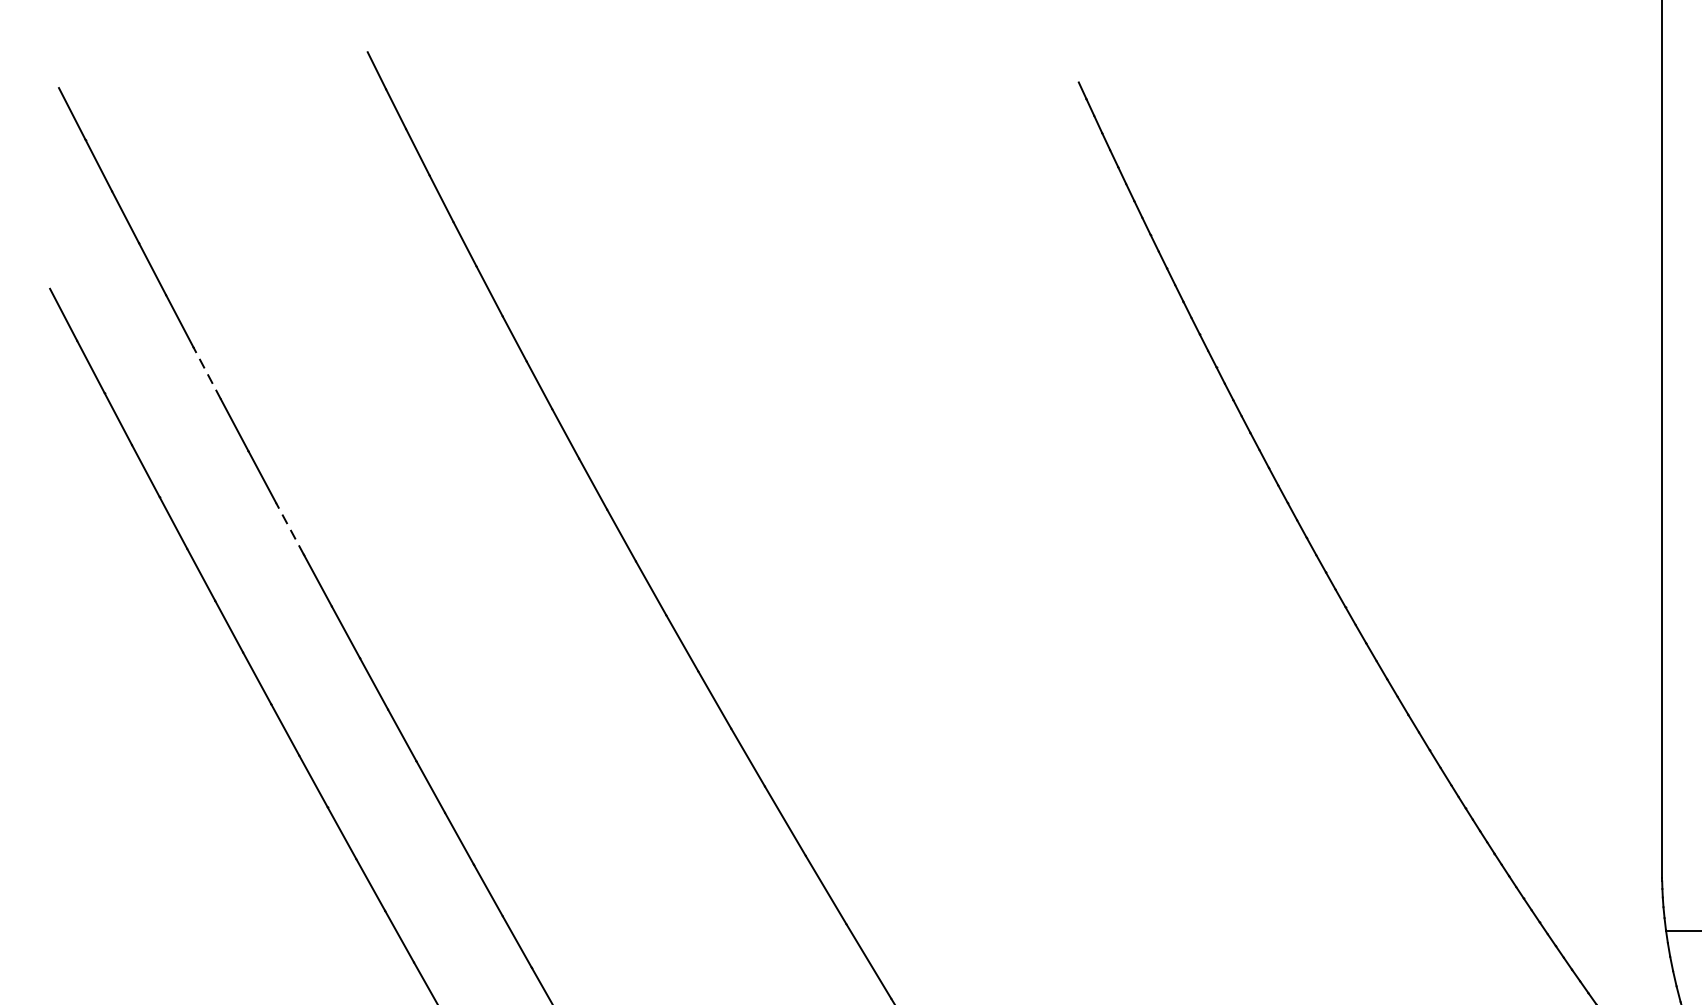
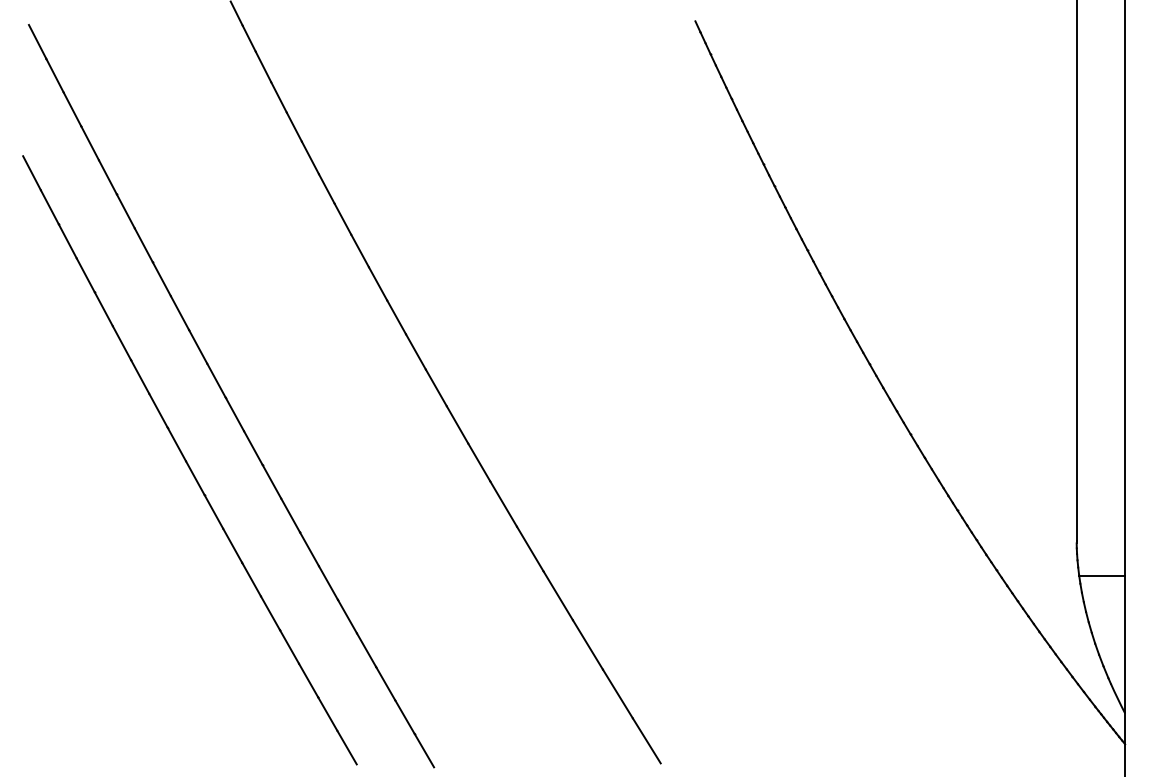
line: (206, 371) -> (125, 210), dashed -> solid
line: (289, 528) -> (179, 312), dashed -> solid

